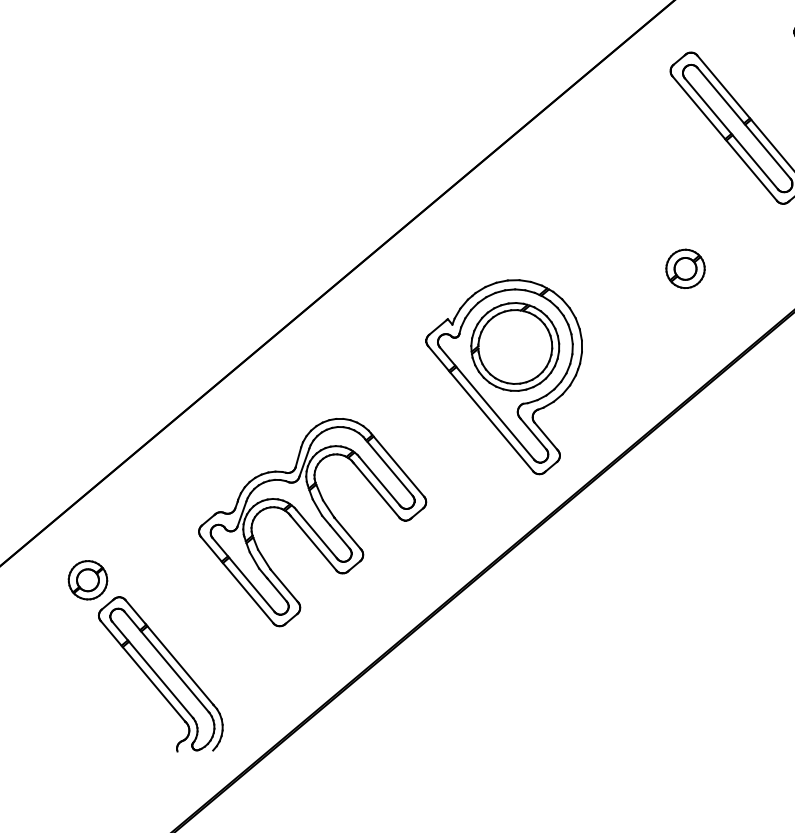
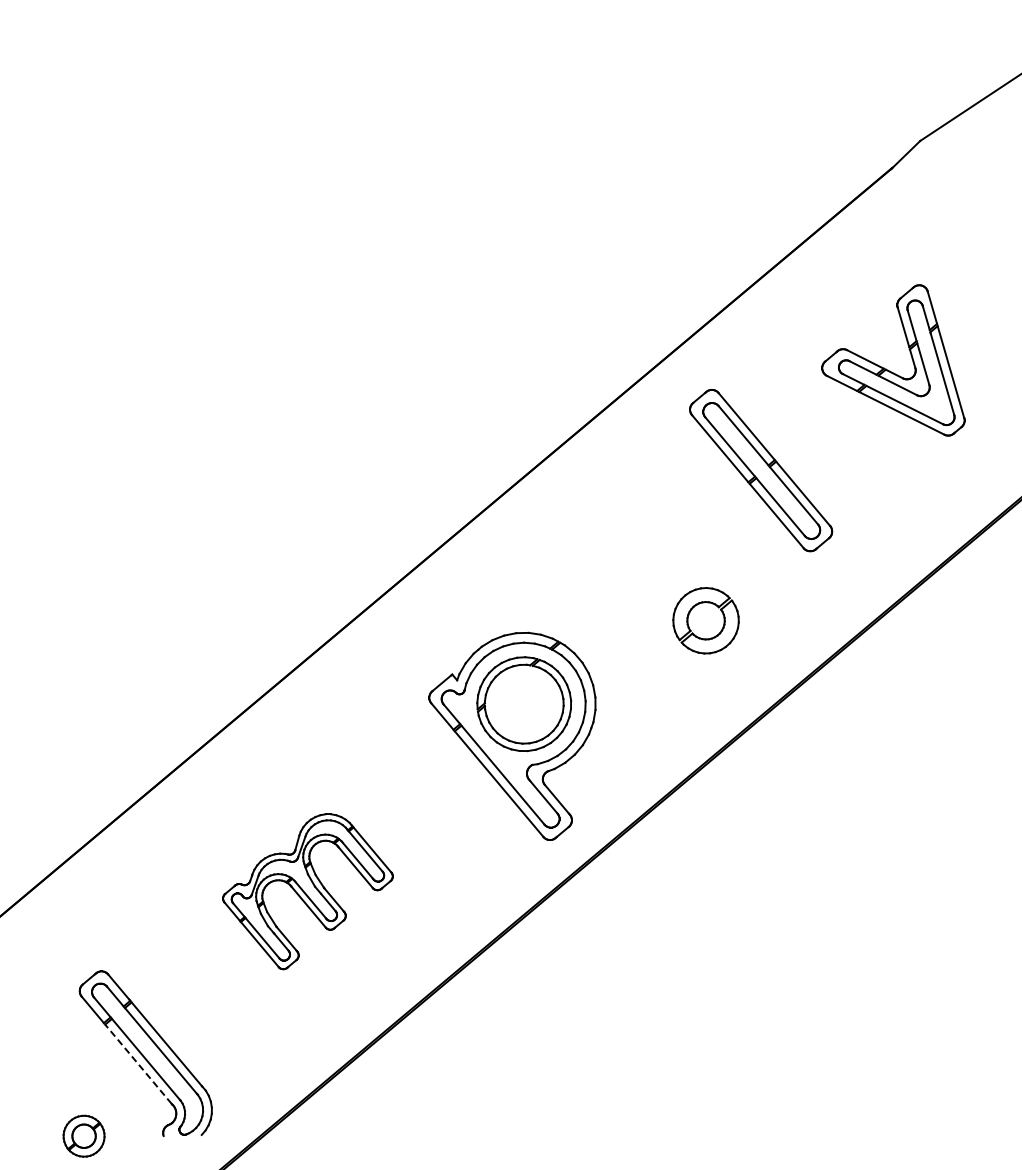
part: (685, 268) -> (705, 620), size x1.6
part: (312, 522) -> (307, 891), size x0.7
part: (87, 579) -> (83, 1135), moved
line: (153, 684) -> (138, 1064), solid -> dashed

